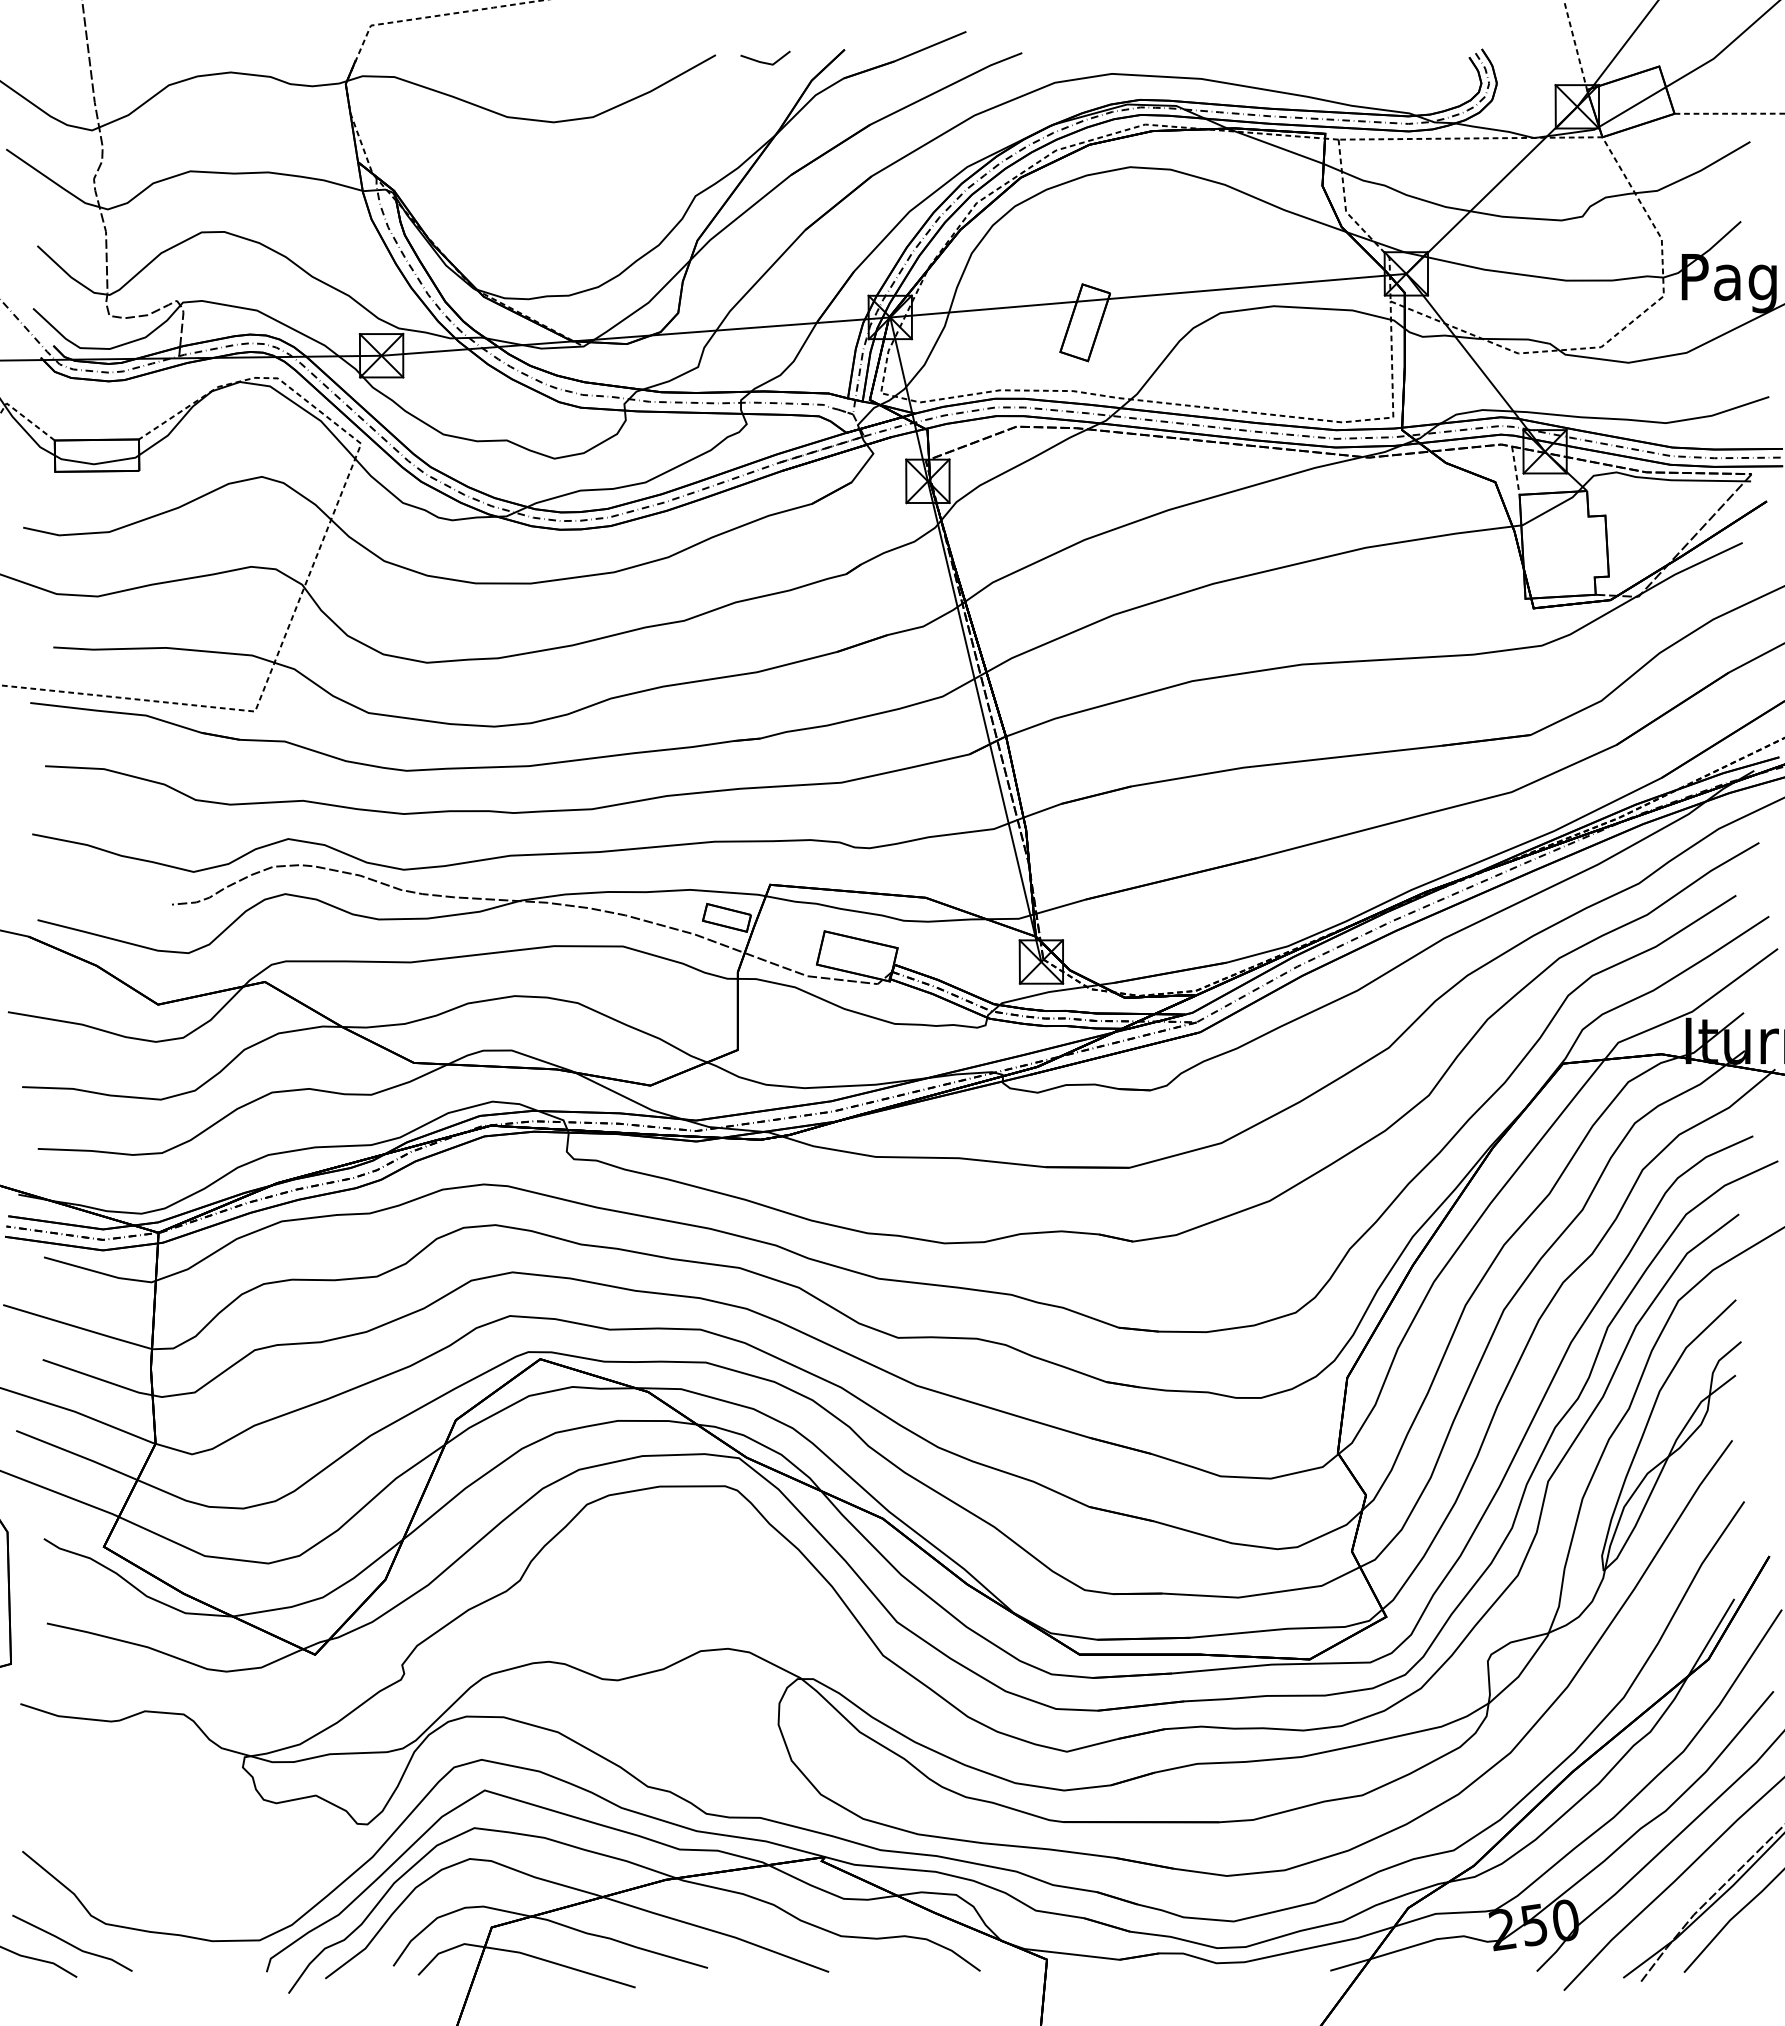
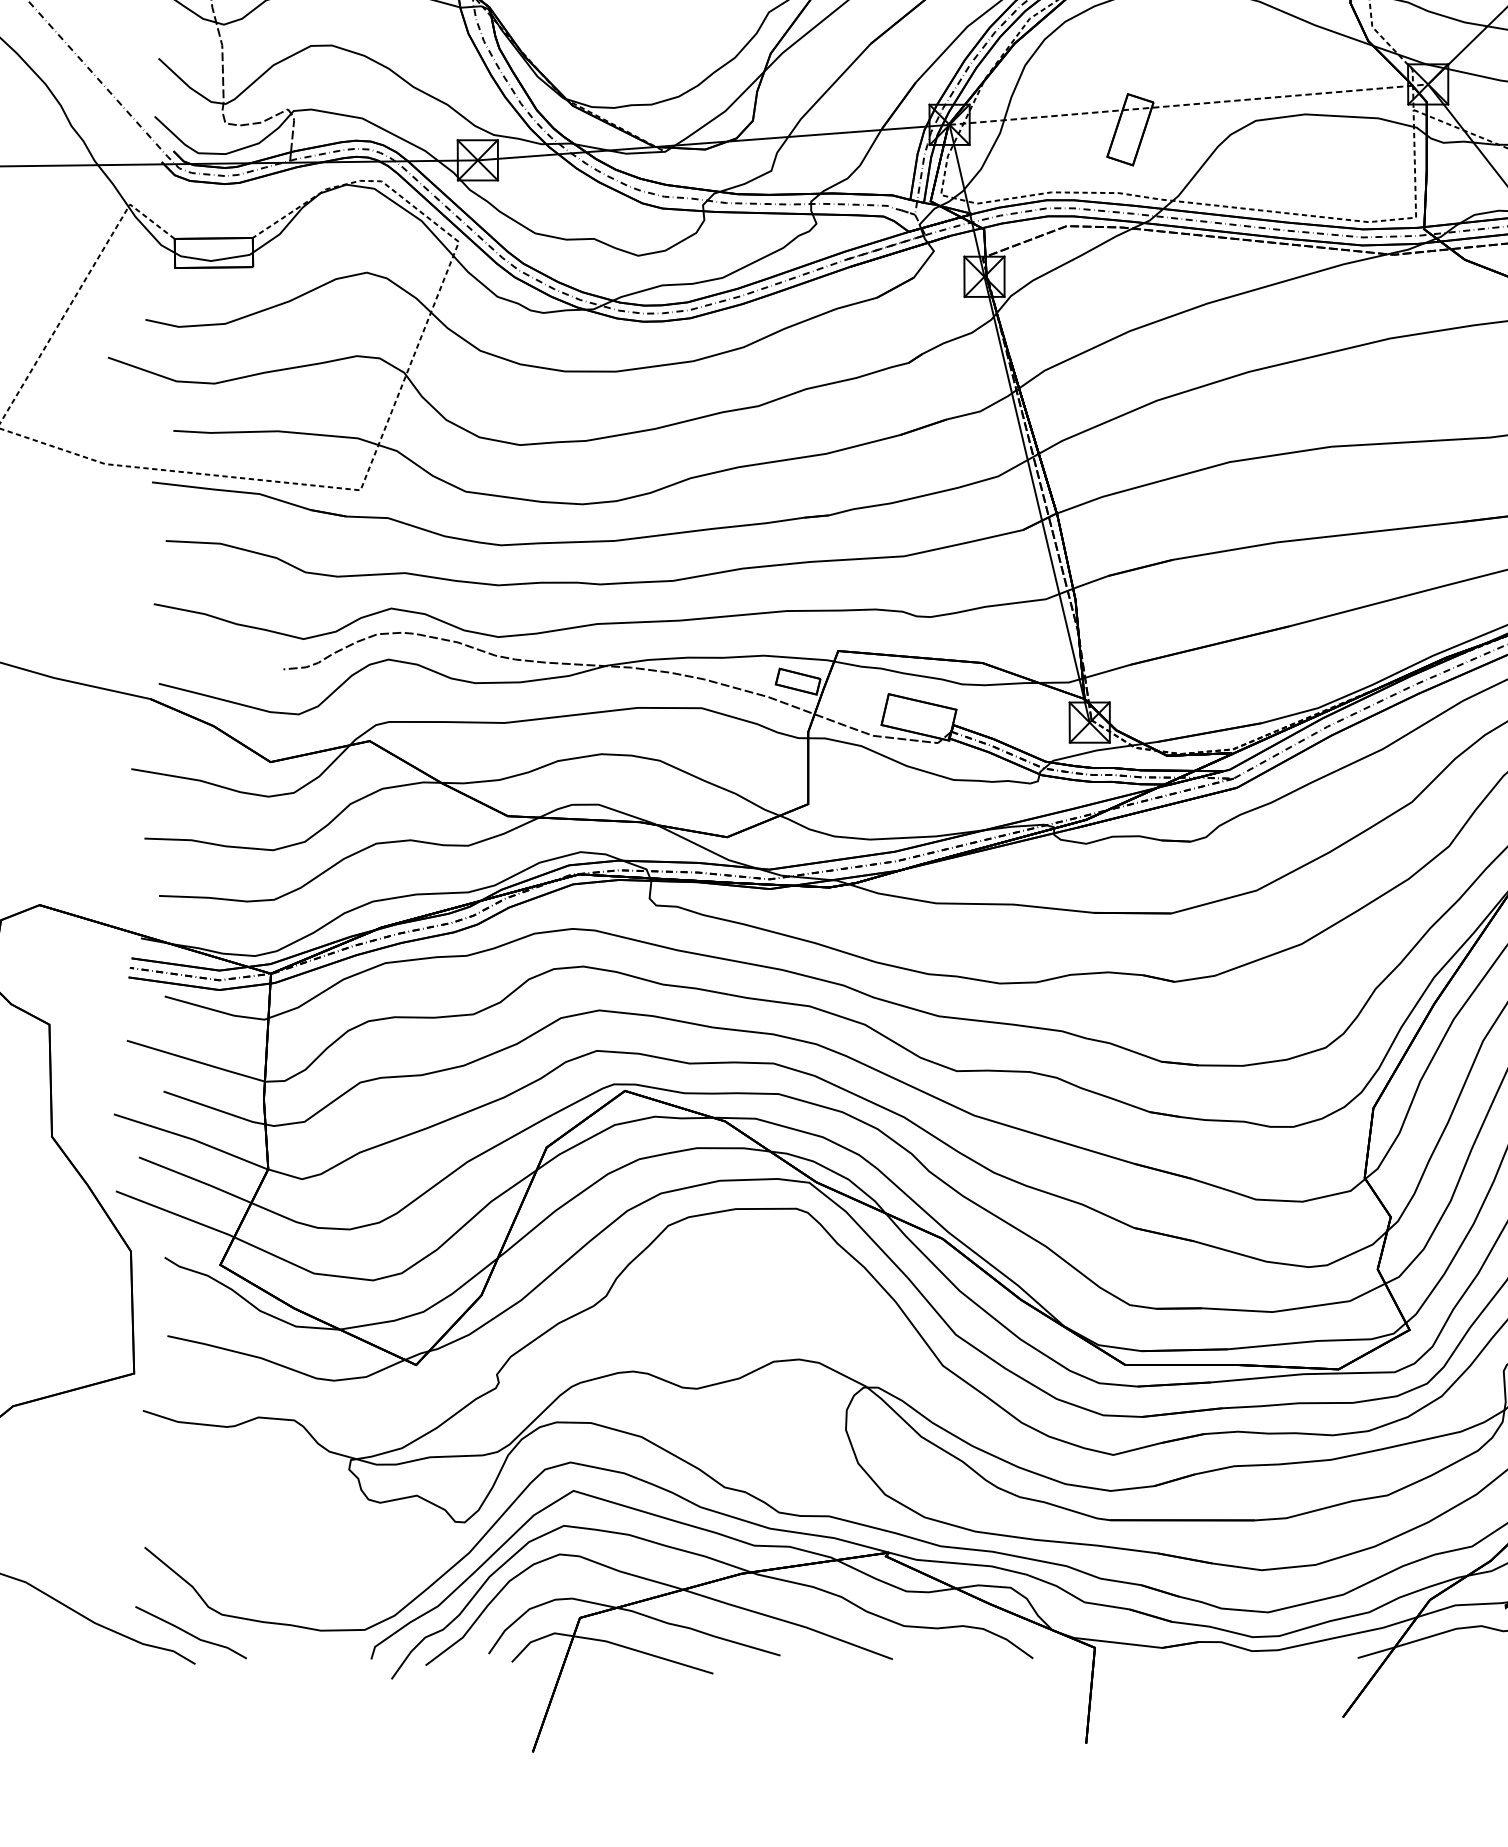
line: (1148, 295) -> (1189, 104), solid -> dashed

